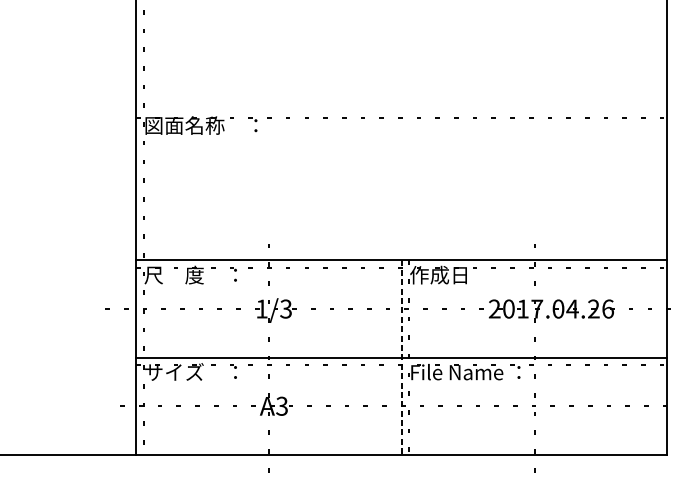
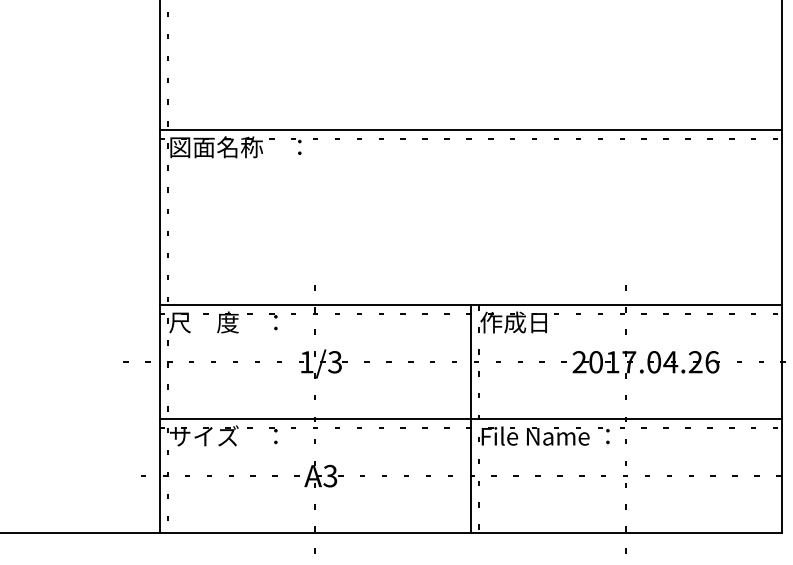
line: (401, 111) -> (470, 130), added
line: (401, 357) -> (470, 419), dashed -> solid

